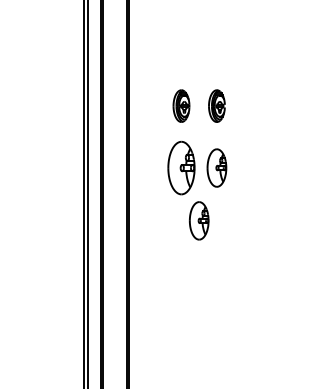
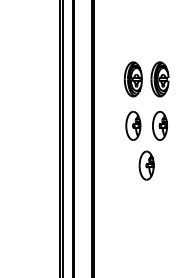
part: (181, 105) -> (133, 78), size x1.43
part: (216, 105) -> (159, 78), size x1.43
part: (181, 167) -> (133, 125), size x0.71

